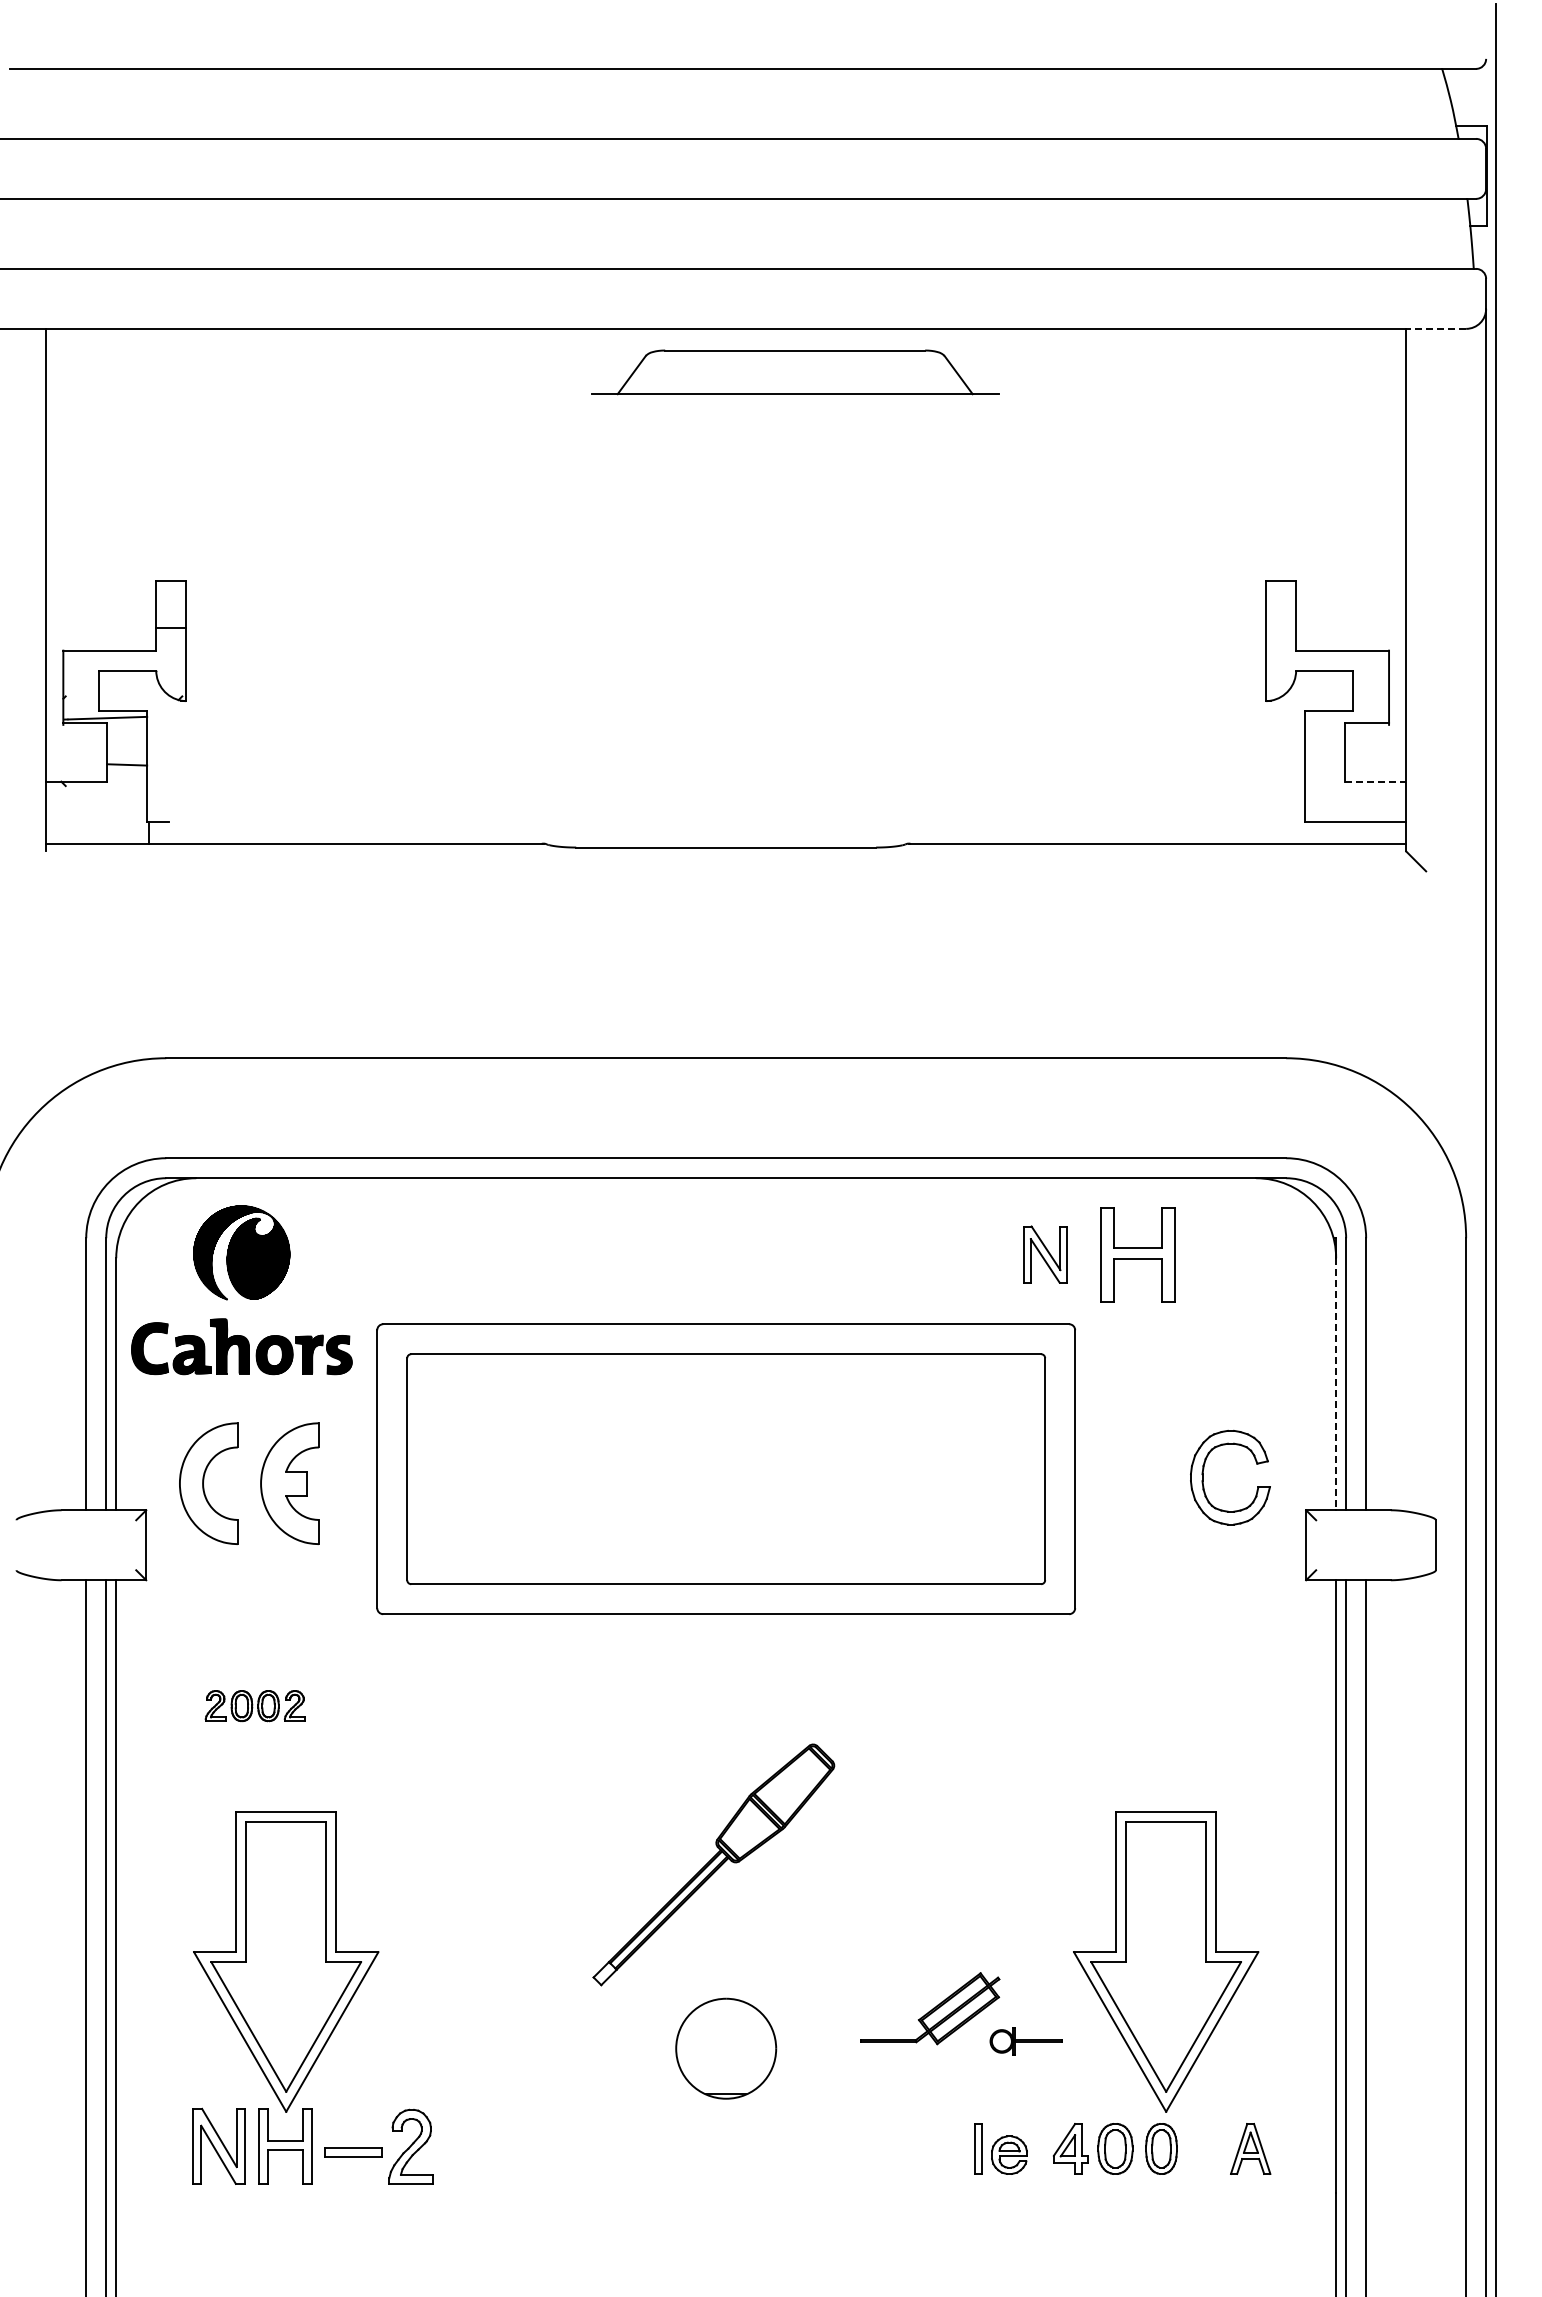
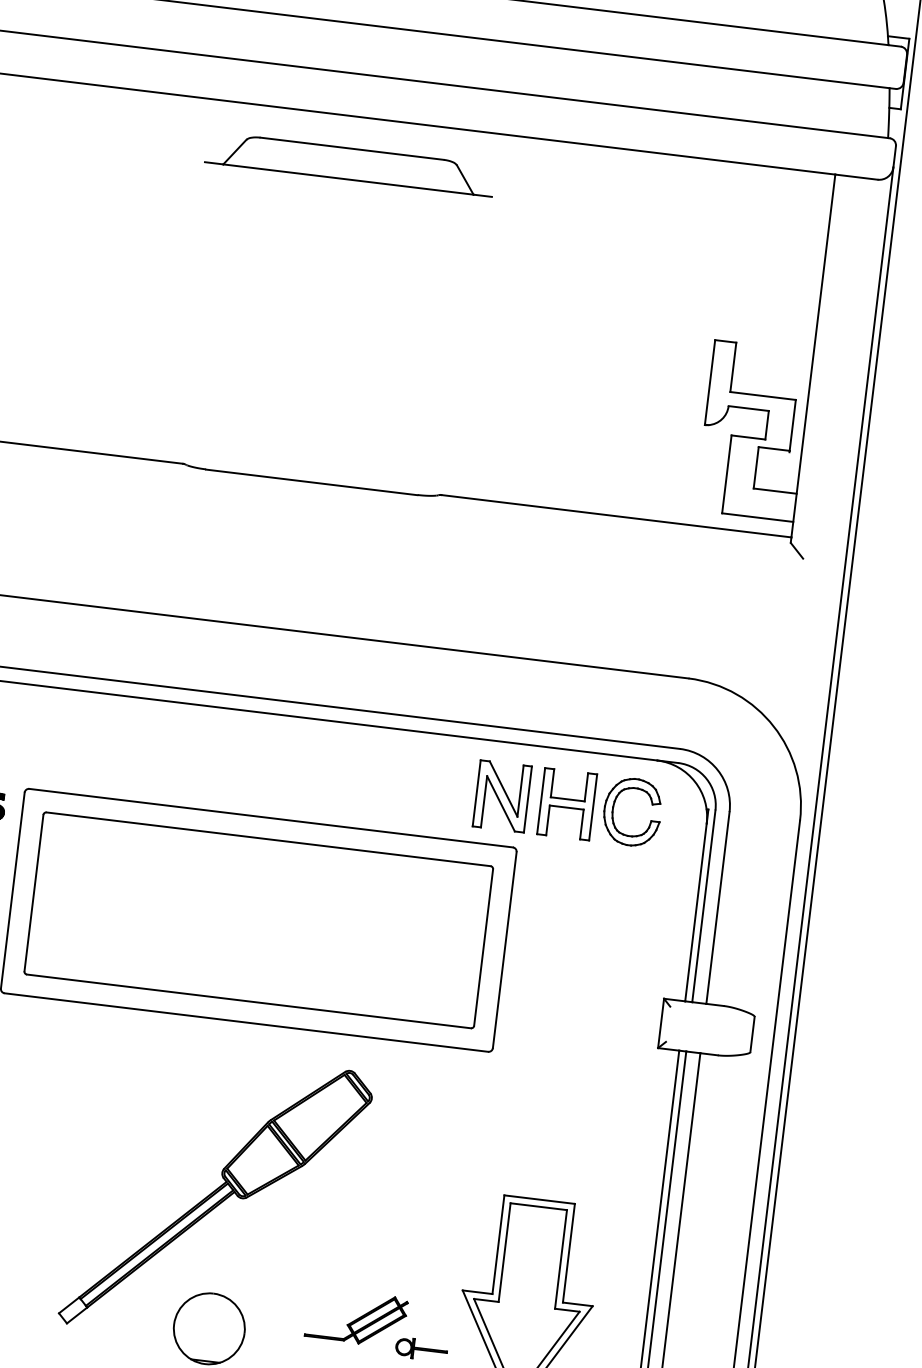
line: (1436, 328) -> (856, 176), dashed -> solid
part: (795, 372) -> (350, 164), moved
line: (1376, 781) -> (775, 491), dashed -> solid
part: (1045, 1254) -> (502, 796), size x1.67
line: (1336, 1384) -> (696, 912), dashed -> solid
part: (1203, 1477) -> (613, 809), moved
part: (713, 1864) -> (216, 1197), size x1.67

